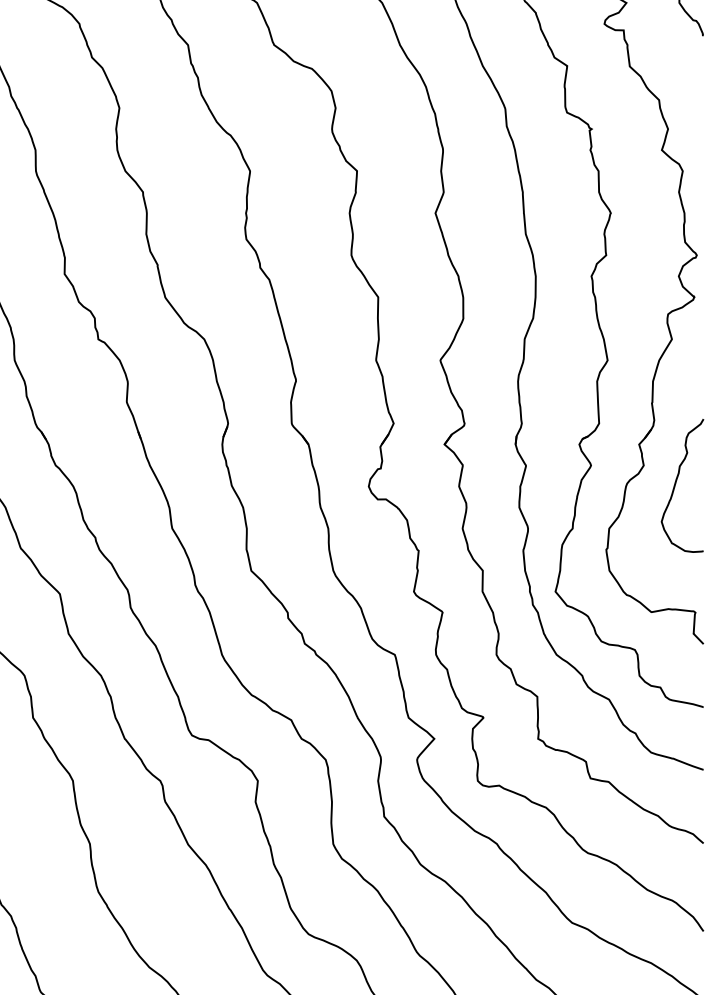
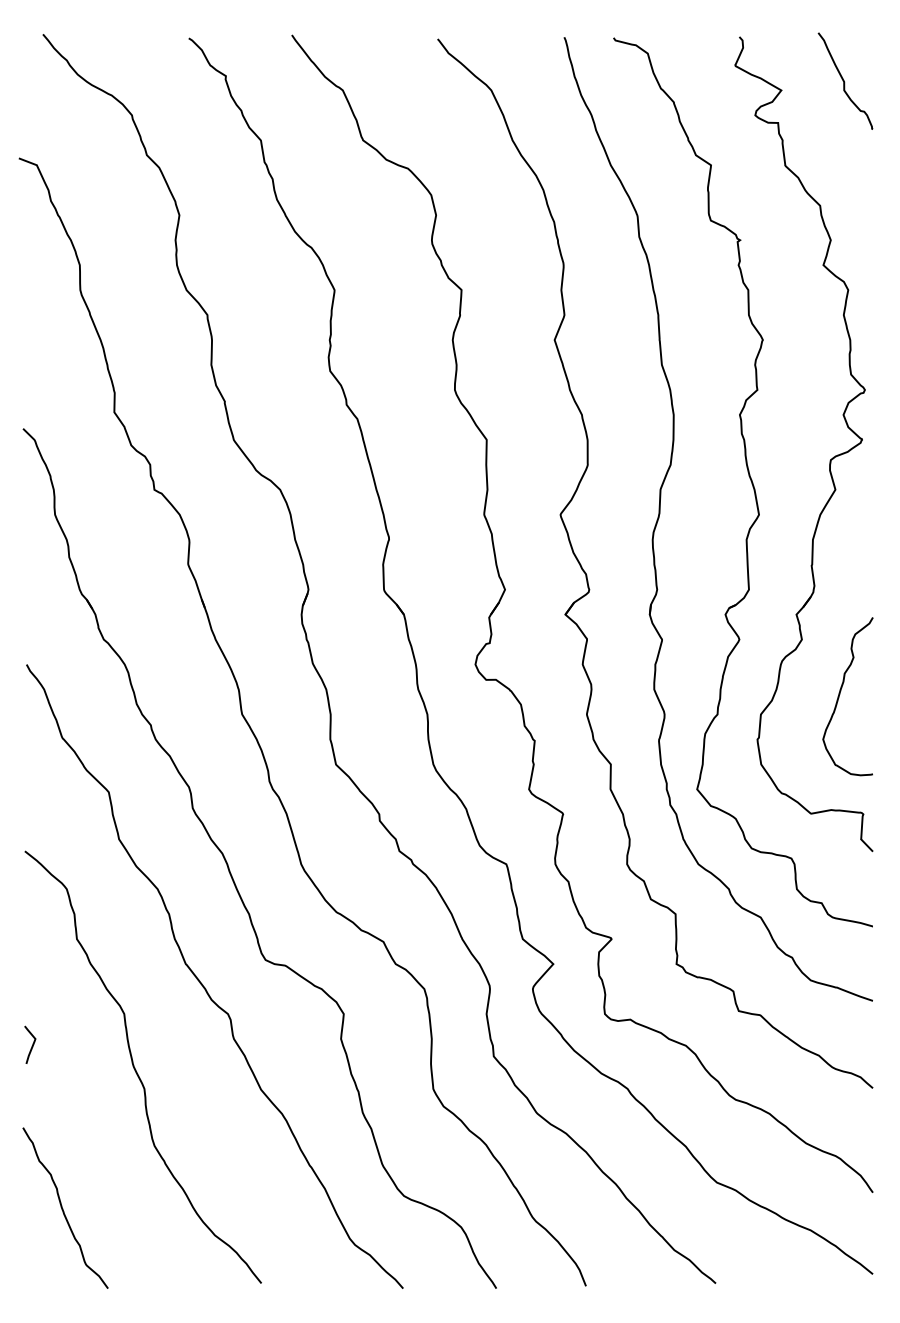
curve: (676, 483) -> (840, 694), moved

